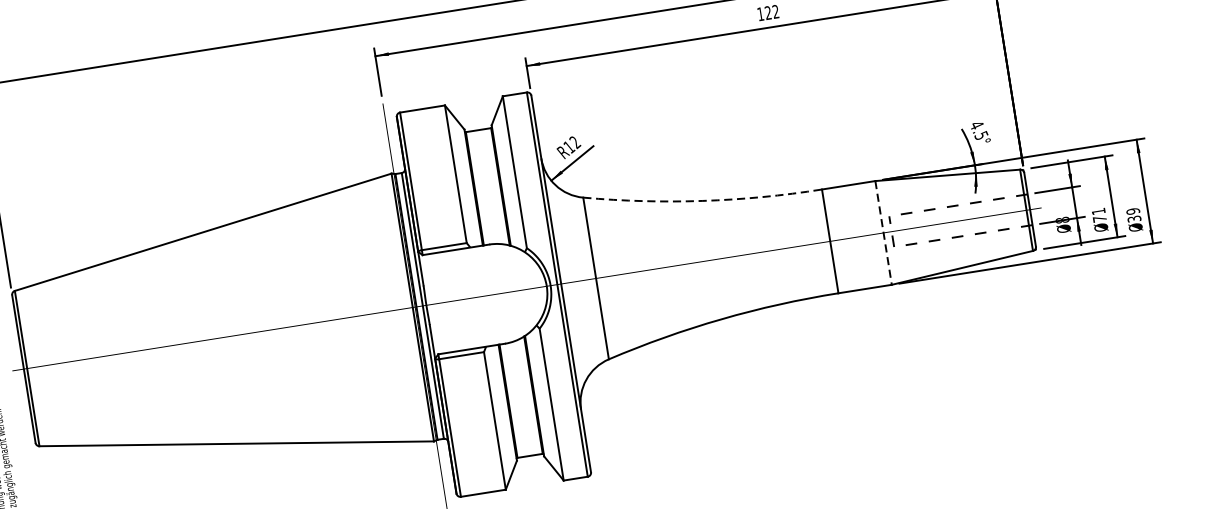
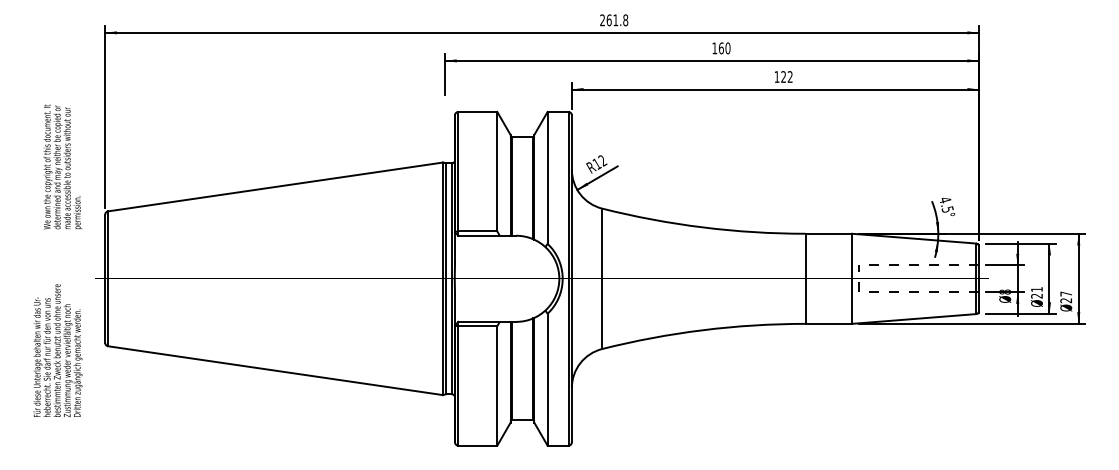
arc: (703, 200) -> (703, 227), dashed -> solid
text: (1134, 215) -> (1066, 297), 39 -> 27
text: (1099, 218) -> (1036, 295), 71 -> 21
line: (883, 233) -> (851, 279), dashed -> solid

